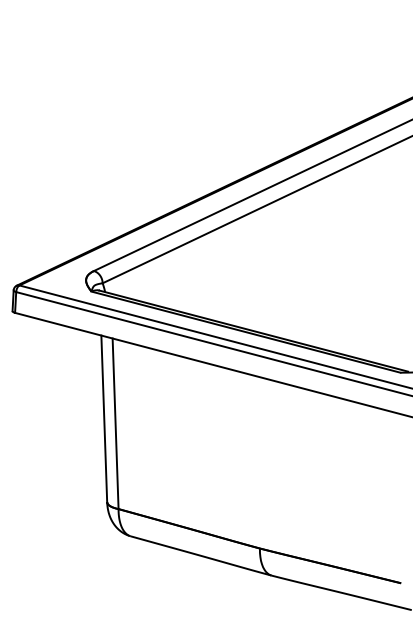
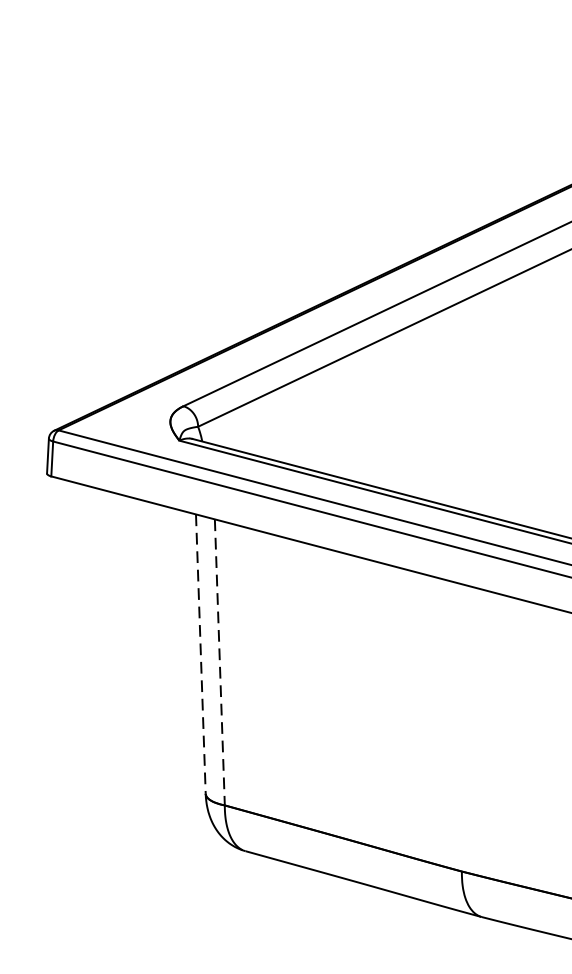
line: (104, 419) -> (201, 655), solid -> dashed
line: (115, 424) -> (219, 663), solid -> dashed

